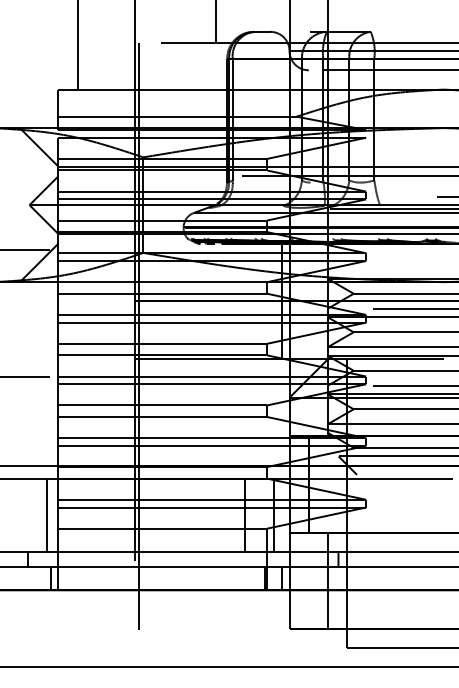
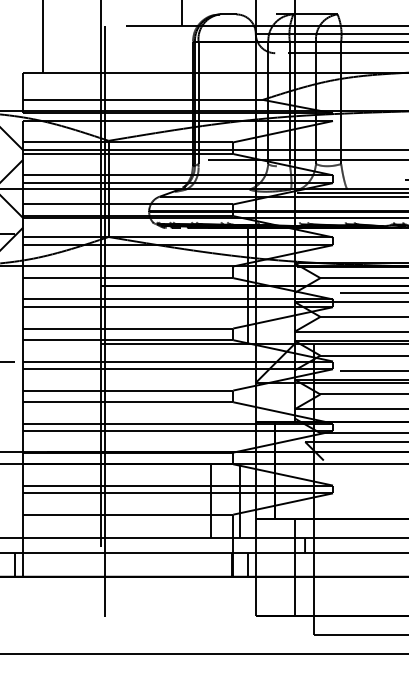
line: (47, 514) -> (12, 500), removed

